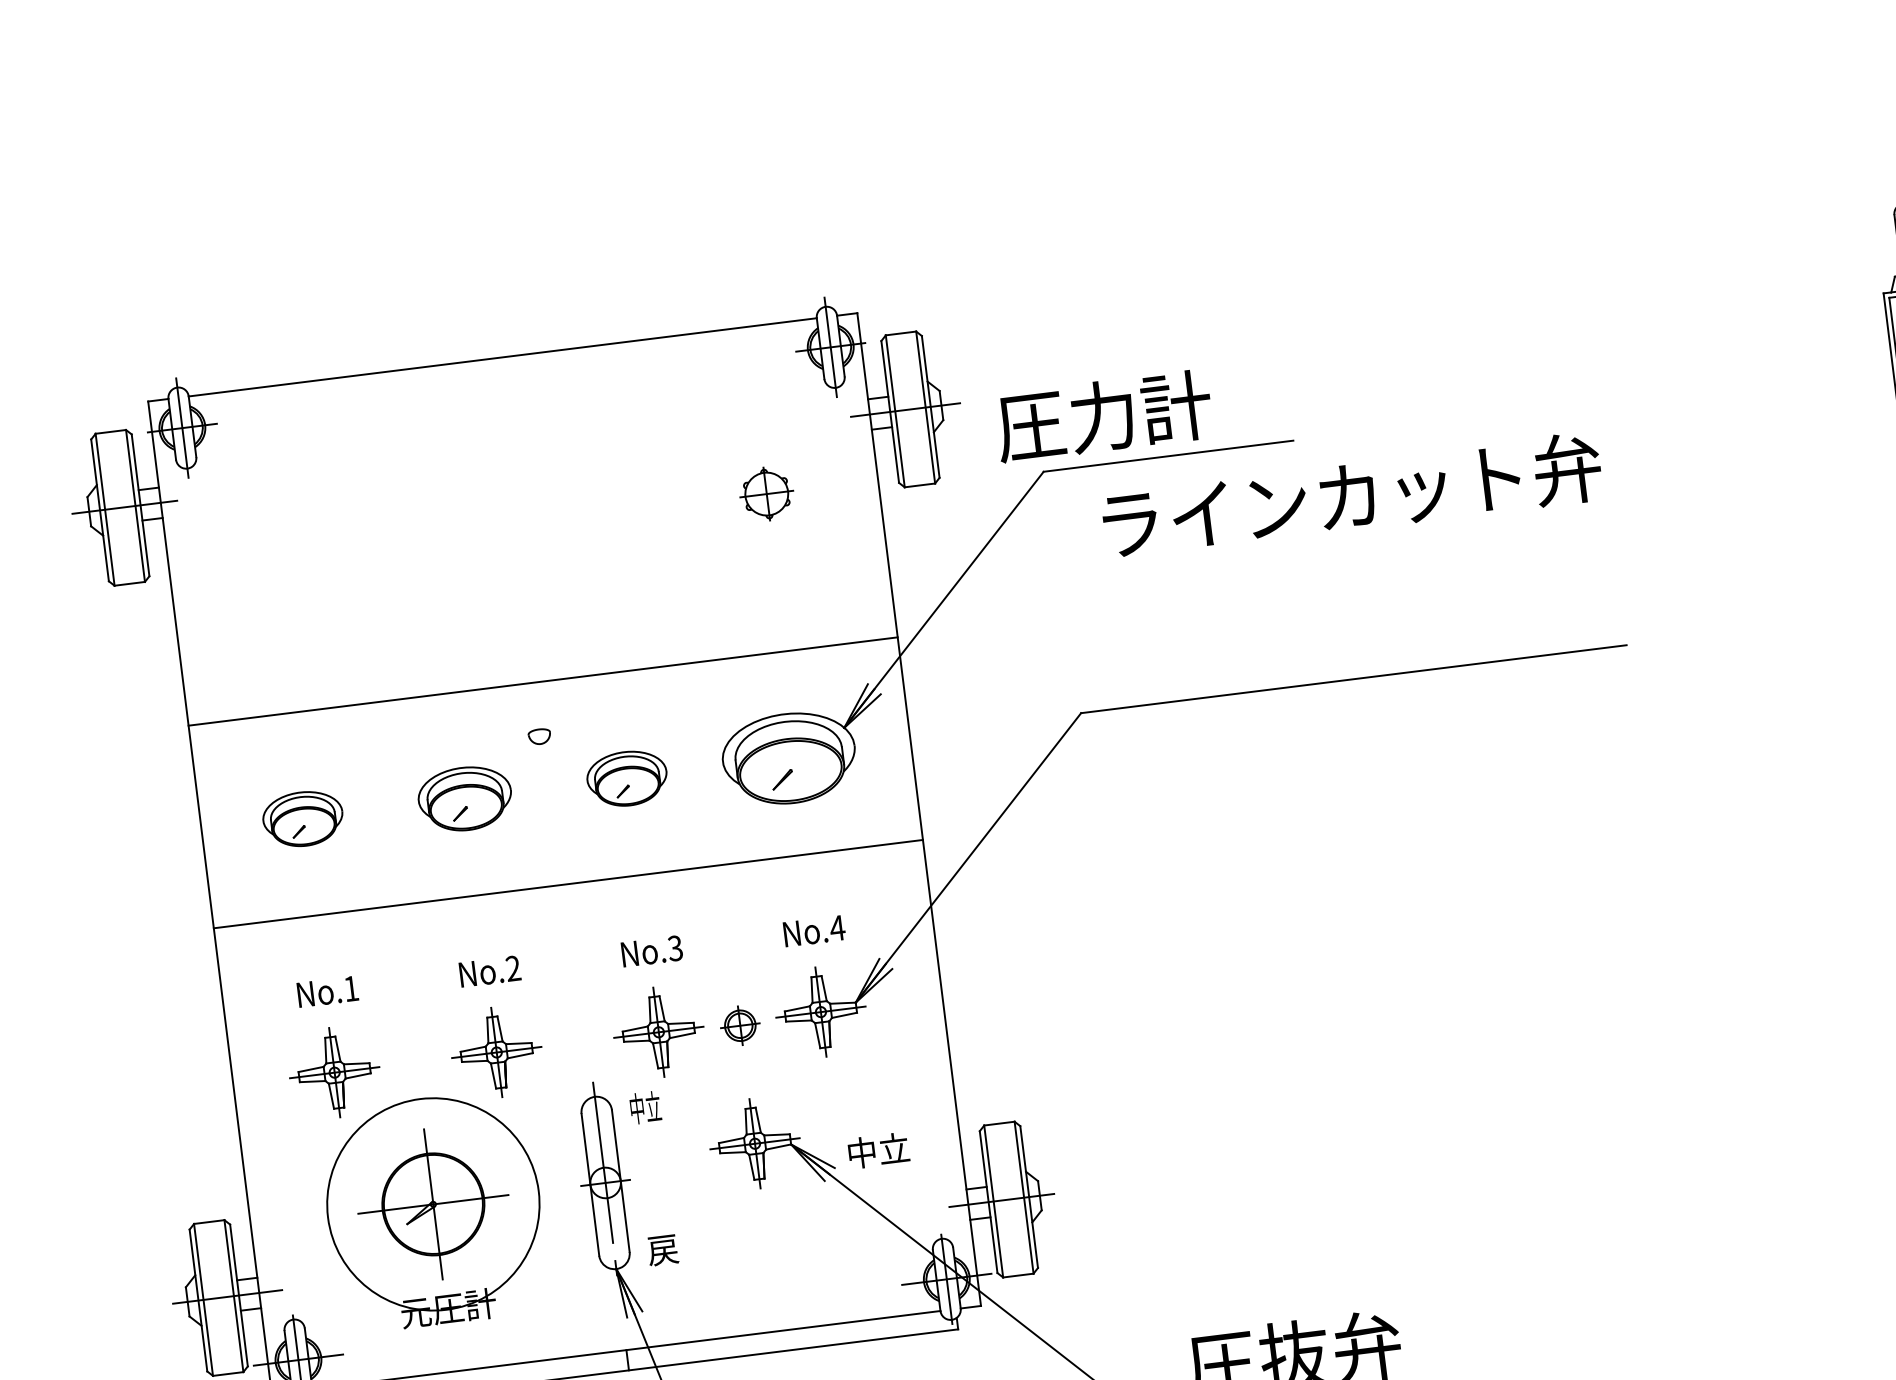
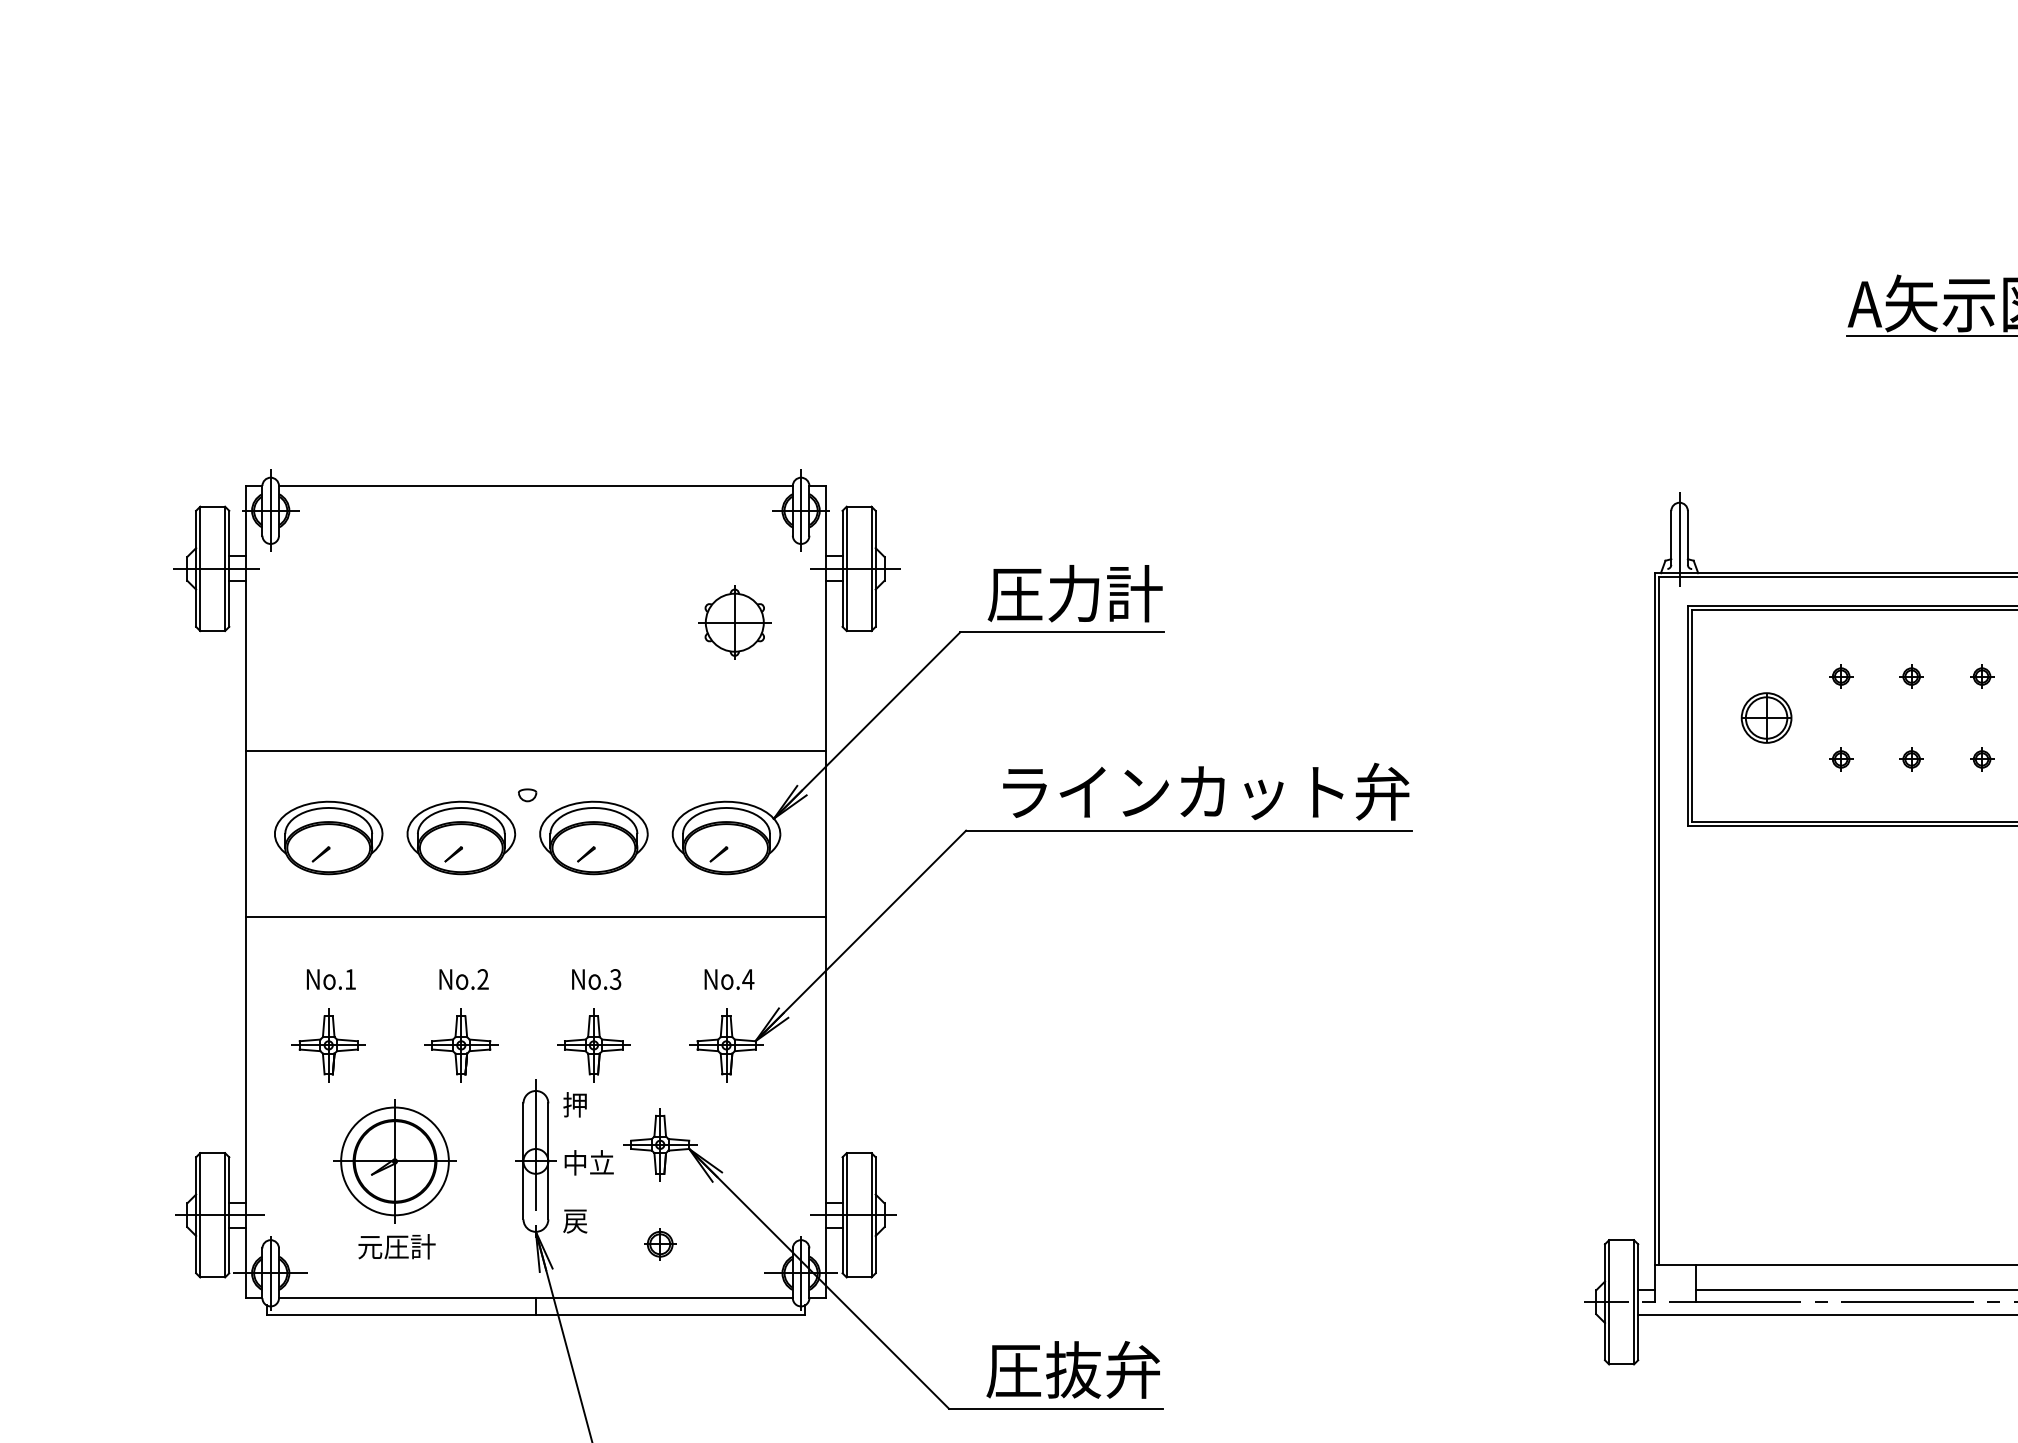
text: (1102, 416) -> (1074, 593), moved
part: (766, 493) -> (734, 622), size x1.67
text: (1352, 495) -> (1206, 791), moved
part: (626, 778) -> (593, 837), size x1.67
part: (465, 798) -> (461, 837), size x1.43
part: (302, 818) -> (328, 837), size x1.67
part: (740, 1025) -> (660, 1244), moved
text: (645, 1107) -> (575, 1104), 中立 -> 押
text: (877, 1150) -> (588, 1162), moved
circle: (432, 1204) -> (394, 1161), size x0.62

